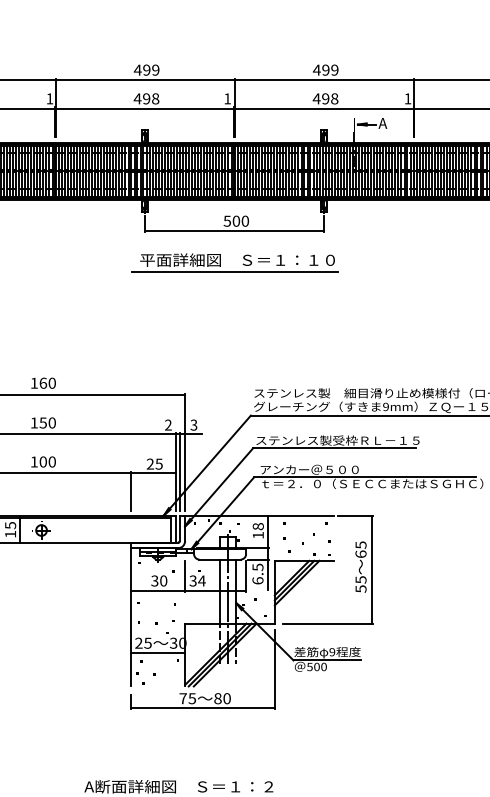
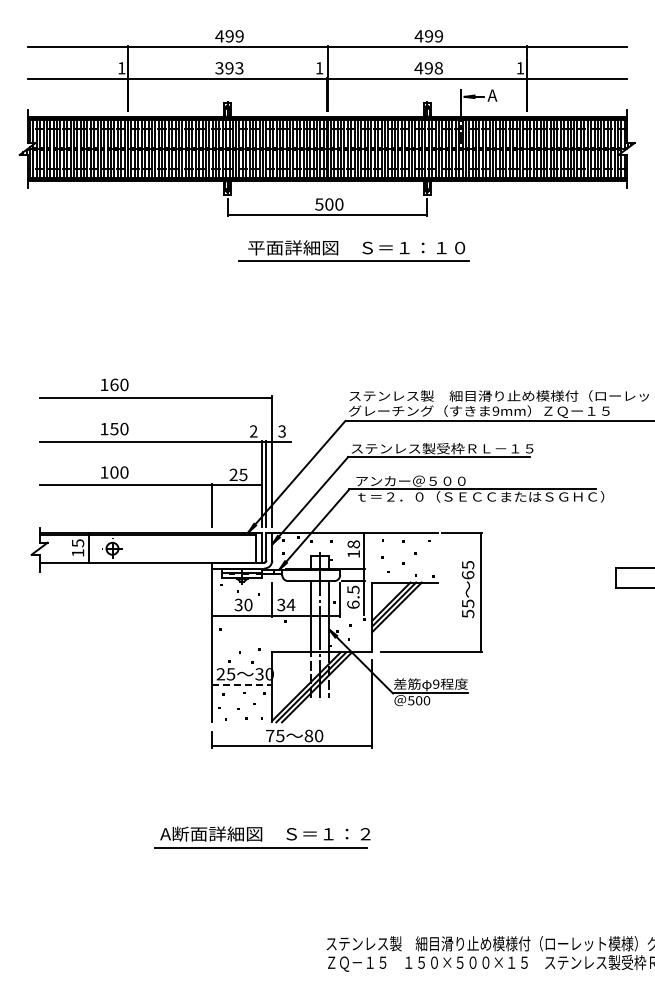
text: (146, 99) -> (229, 68), 498 -> 393
part: (242, 264) -> (362, 252), moved
line: (158, 652) -> (242, 684), solid -> dashed

